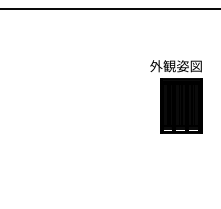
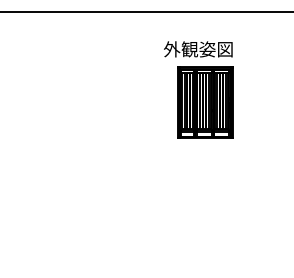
part: (176, 96) -> (198, 89), moved

